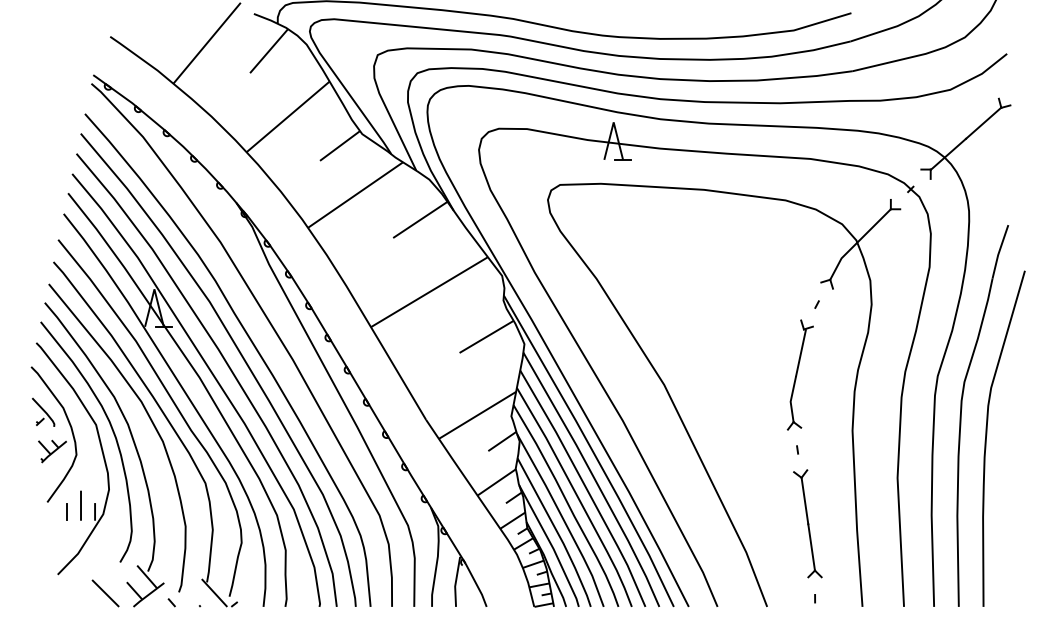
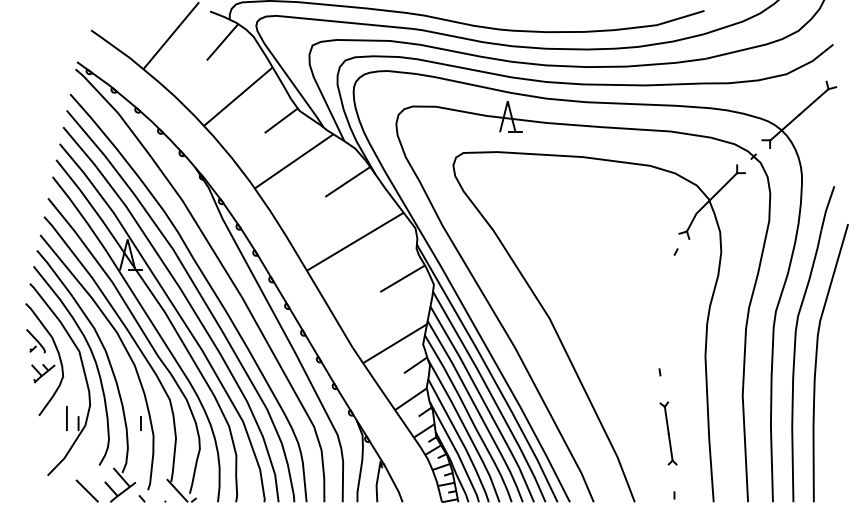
part: (800, 375) -> (662, 310), removed
line: (65, 511) -> (140, 423), moved
part: (807, 523) -> (668, 433), size x0.7

